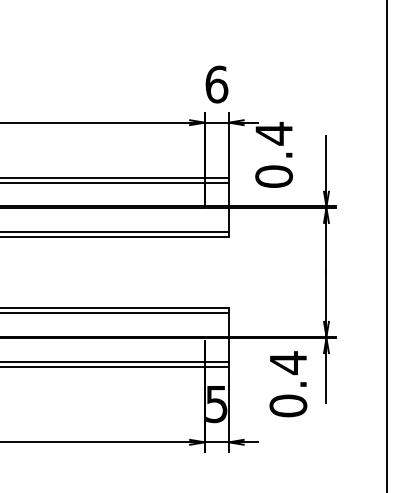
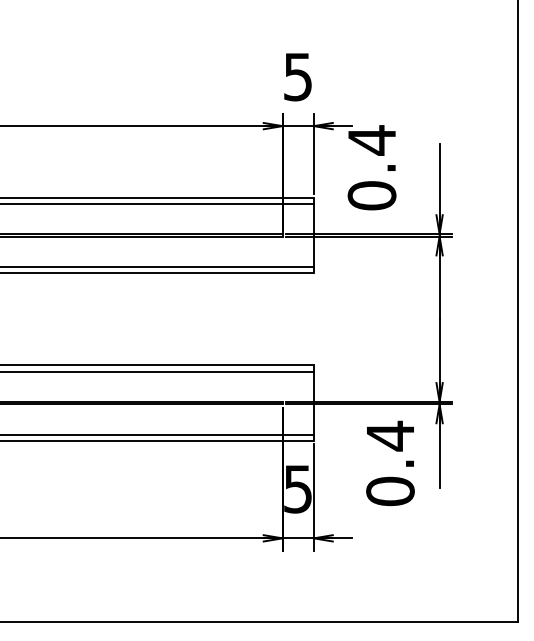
text: (217, 84) -> (298, 76), 6 -> 5

